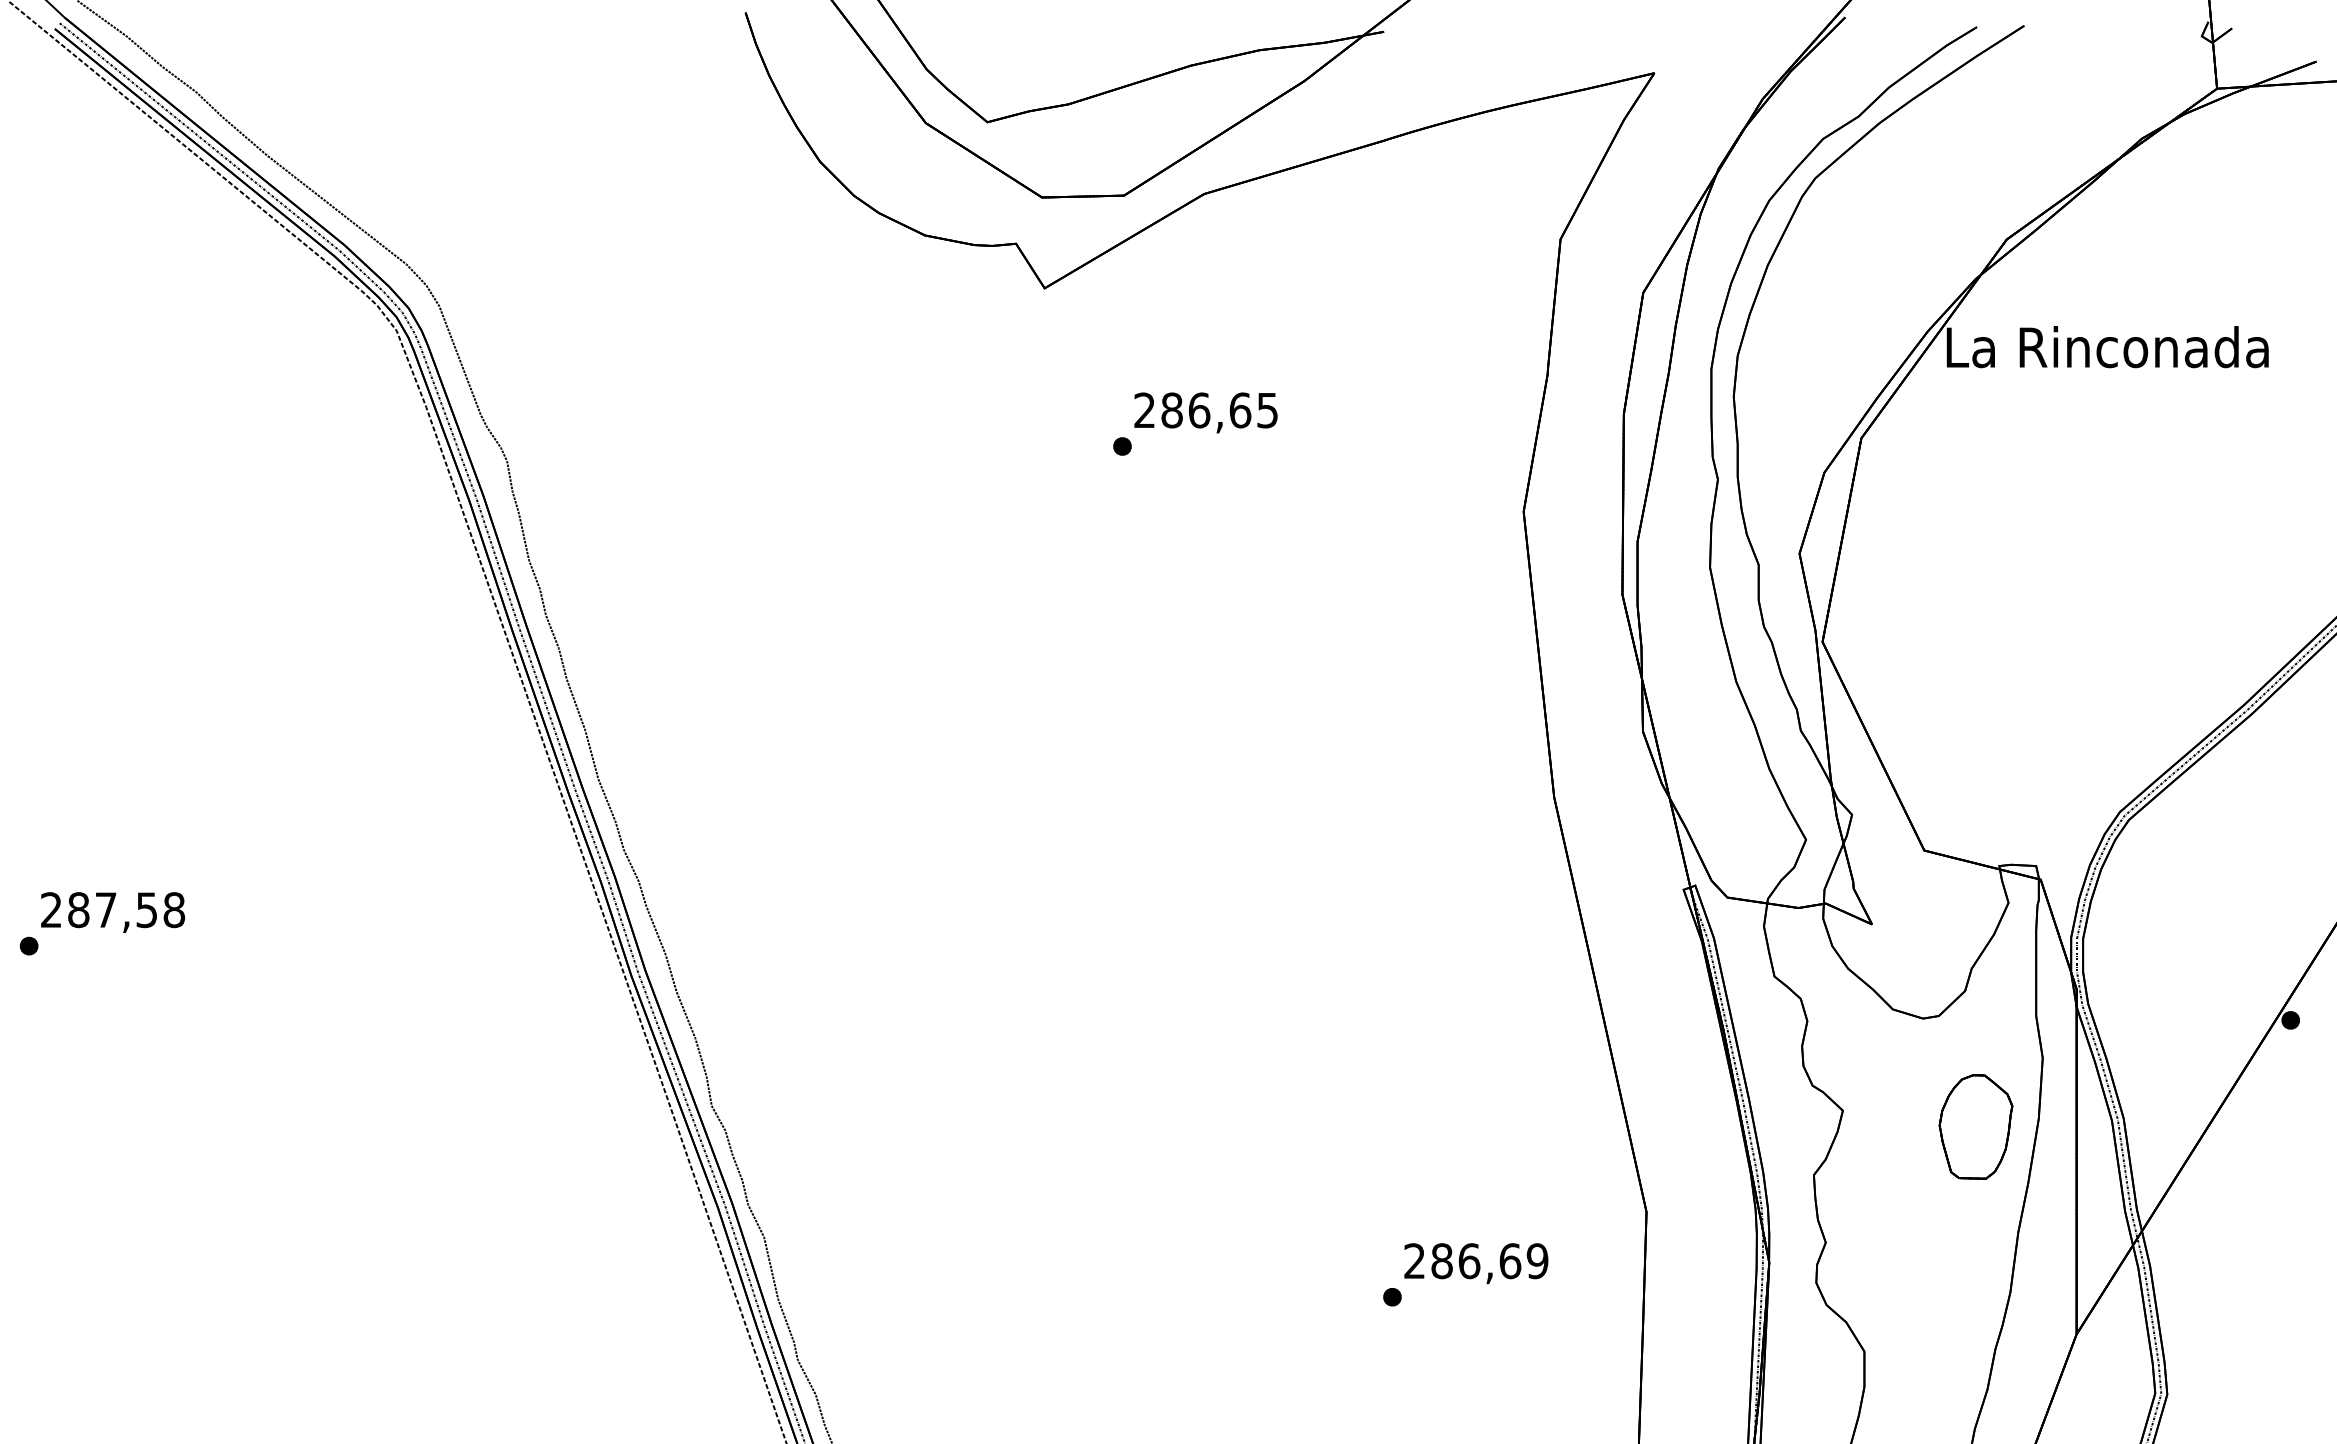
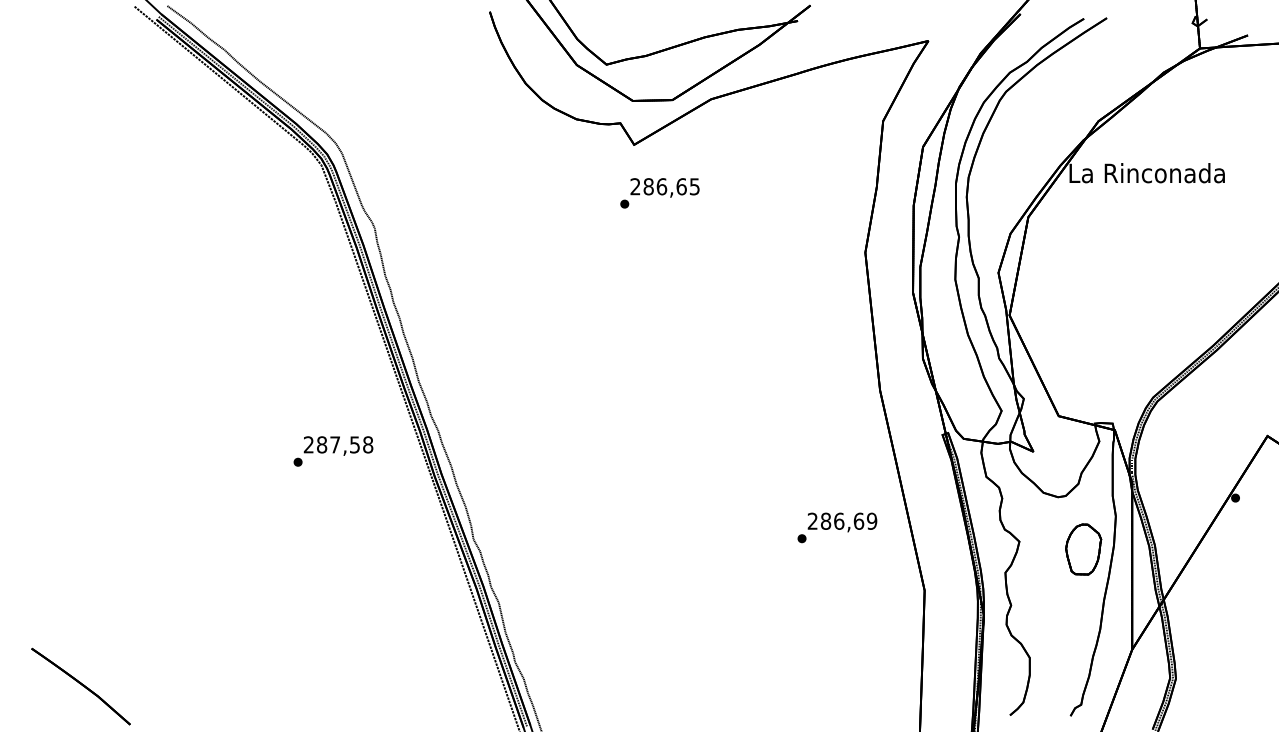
text: (1194, 424) -> (659, 193), moved
text: (102, 923) -> (333, 451), moved
text: (1465, 1273) -> (837, 527), moved

